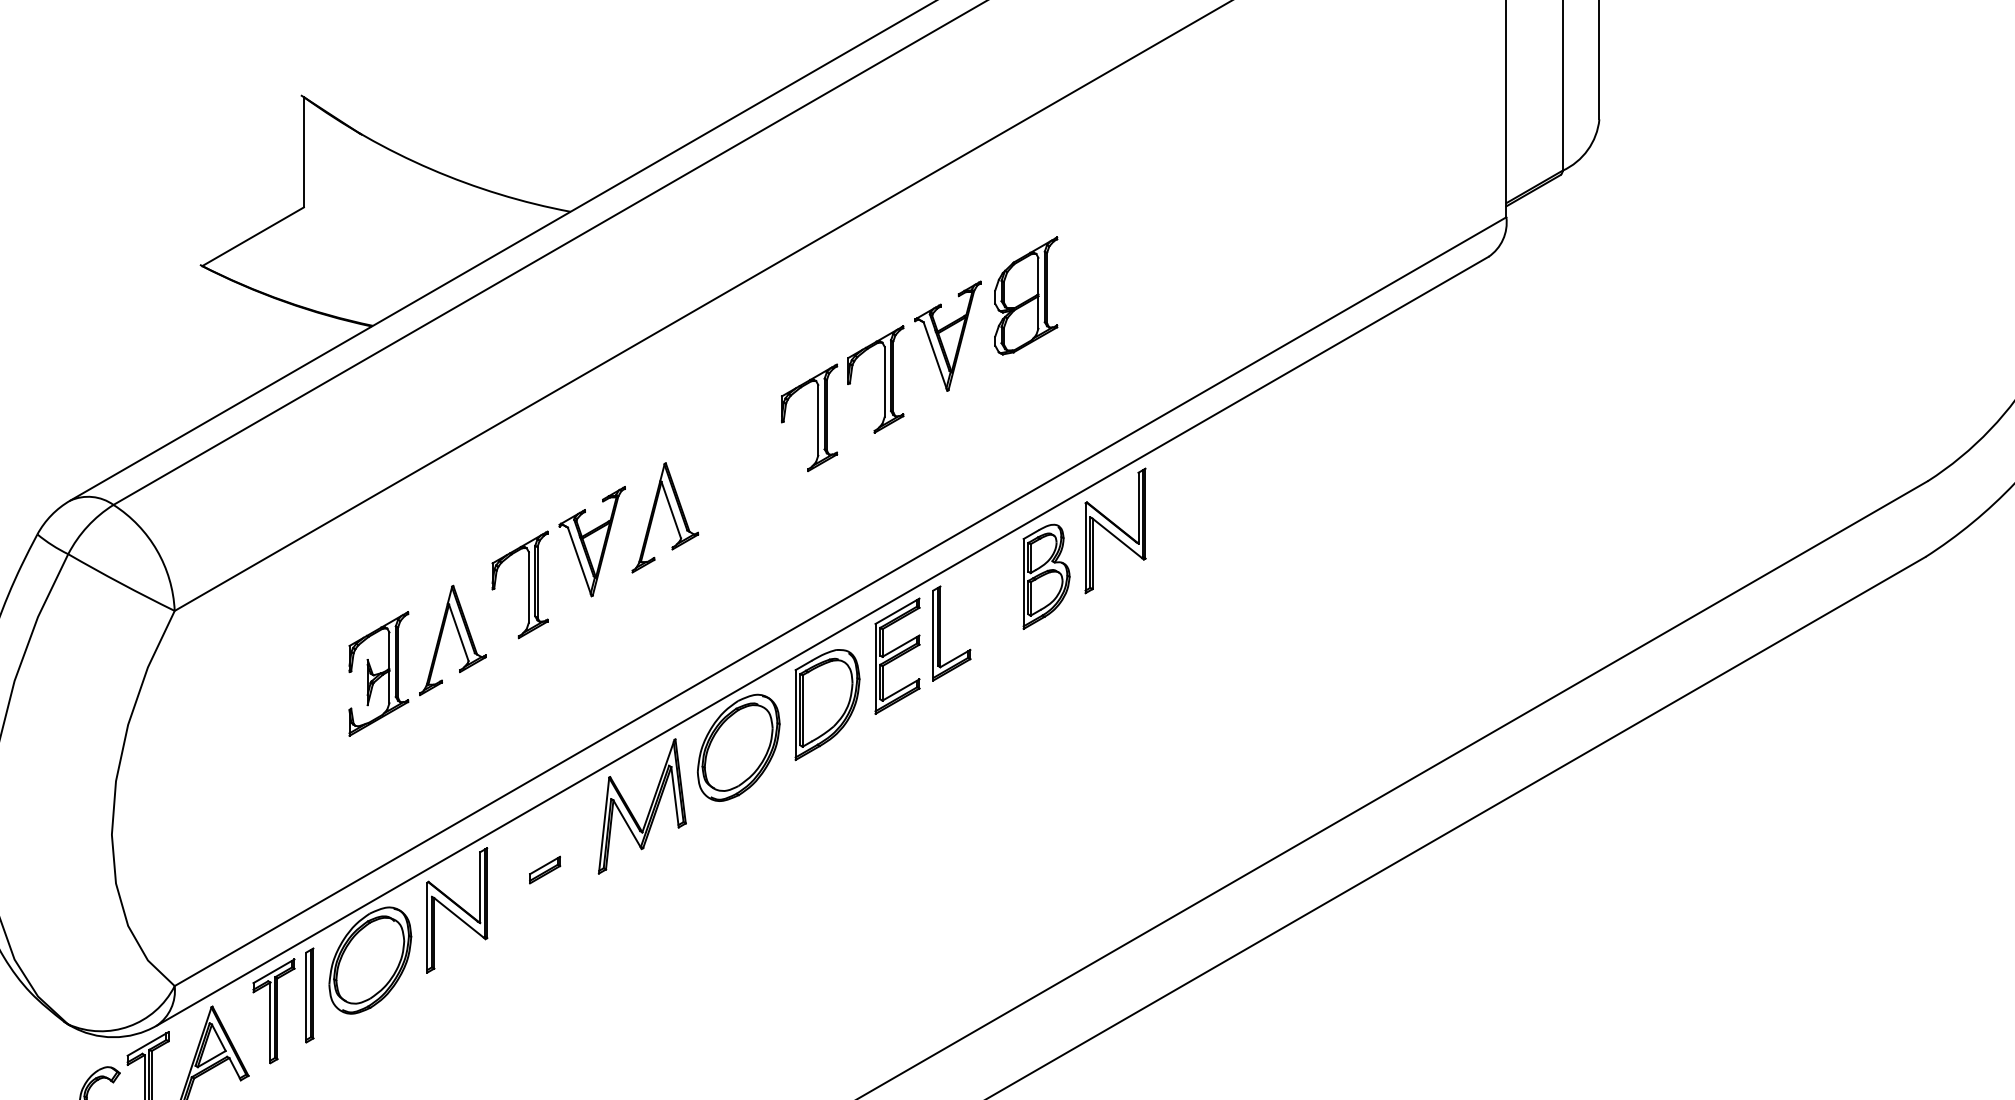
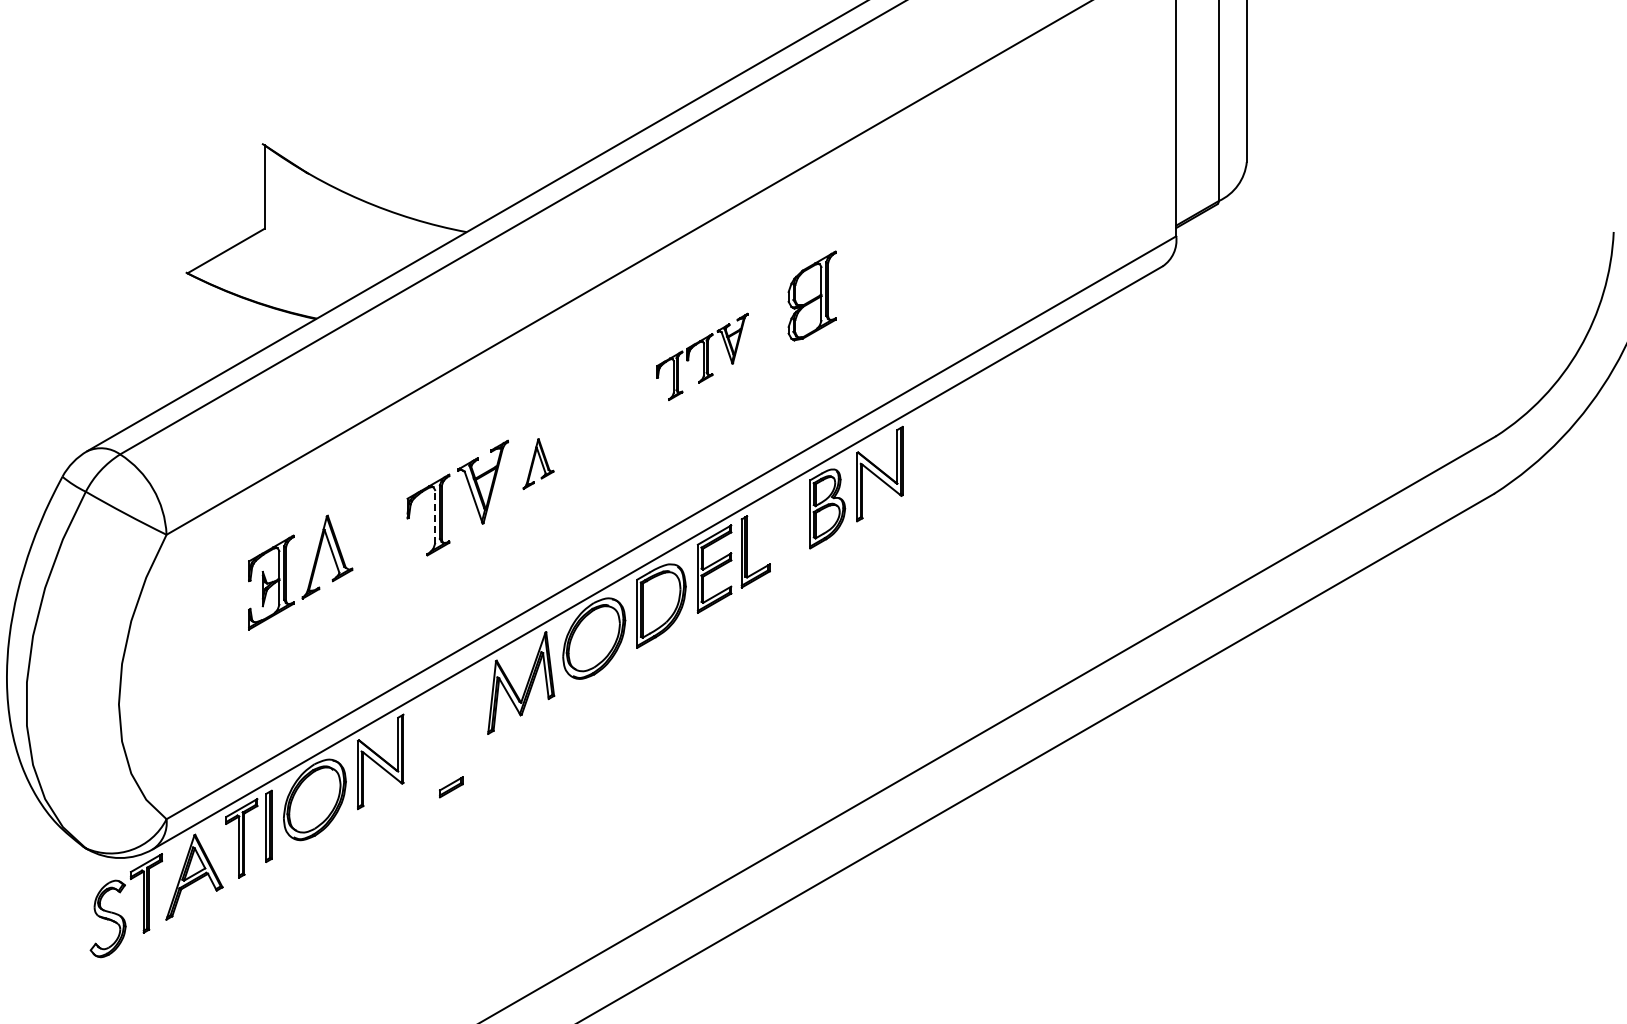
part: (881, 375) -> (702, 356), size x0.6
part: (665, 516) -> (538, 463), size x0.6
line: (529, 586) -> (435, 516), solid -> dashed
part: (430, 664) -> (310, 575), moved
part: (545, 870) -> (451, 787), moved

